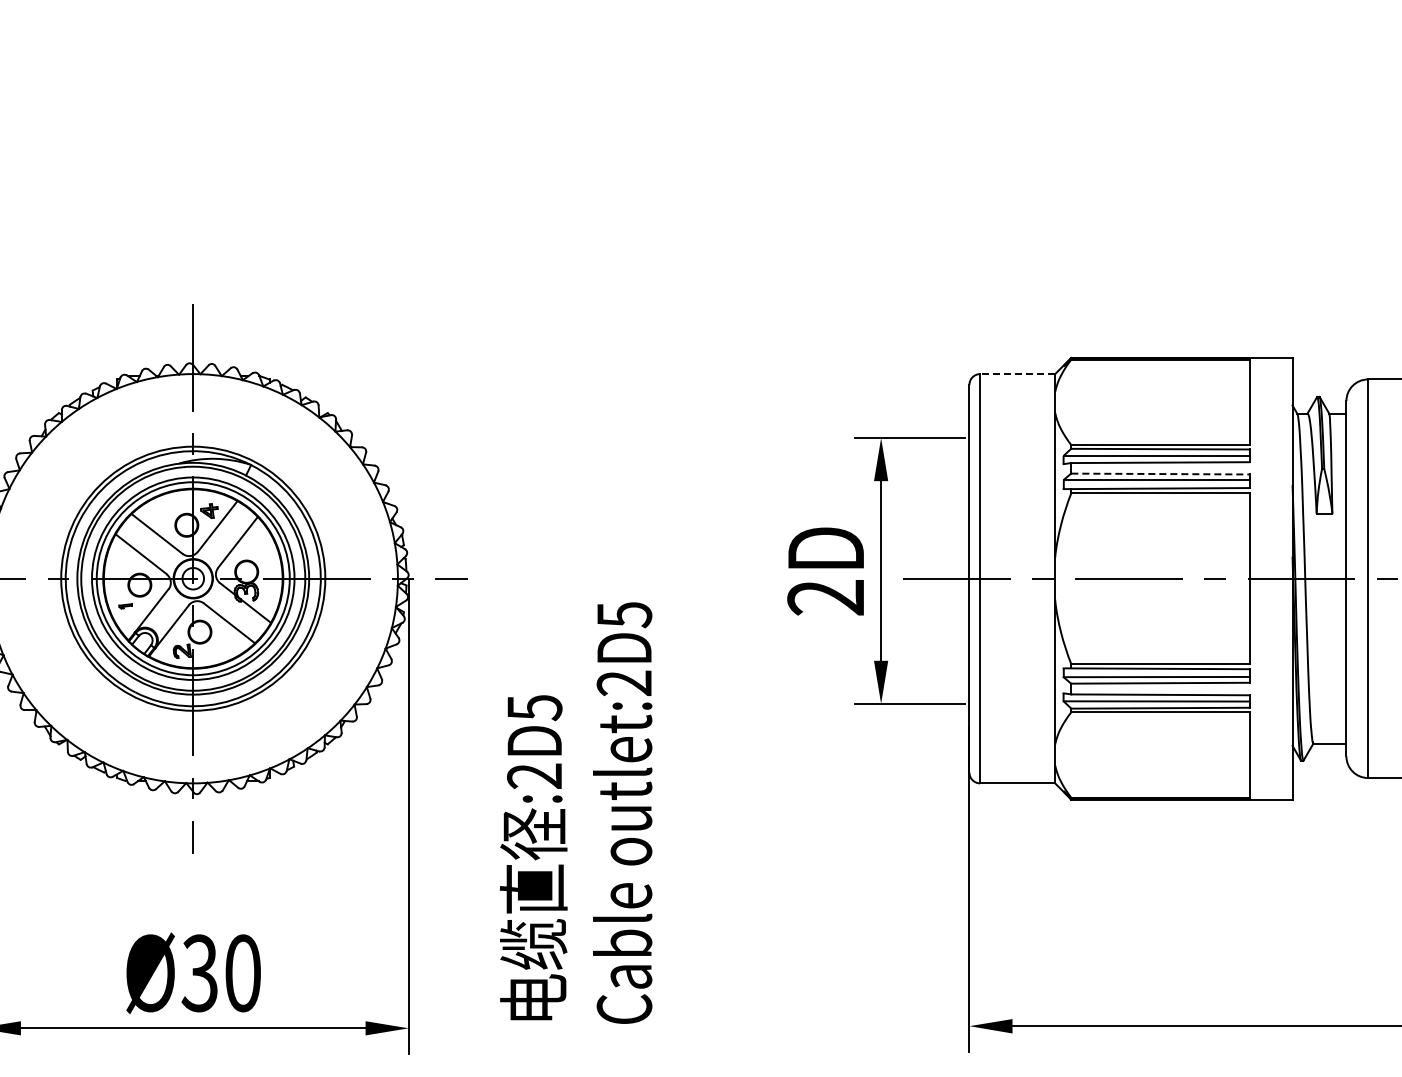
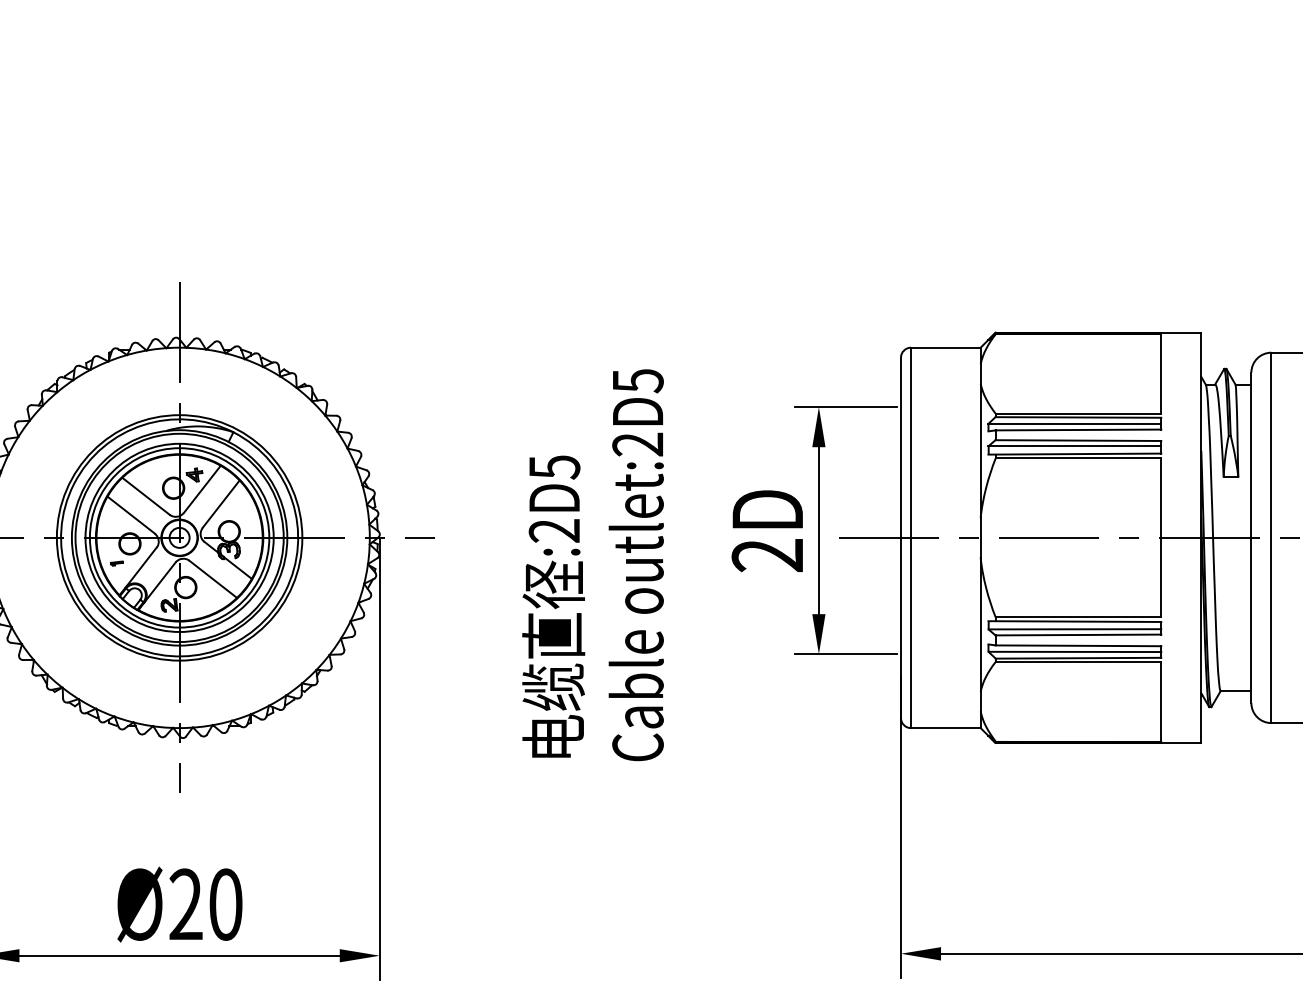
line: (1017, 374) -> (945, 348), dashed -> solid
line: (1160, 474) -> (1078, 441), dashed -> solid
text: (575, 812) -> (592, 564), moved
text: (199, 973) -> (185, 904), Ø30 -> Ø20

